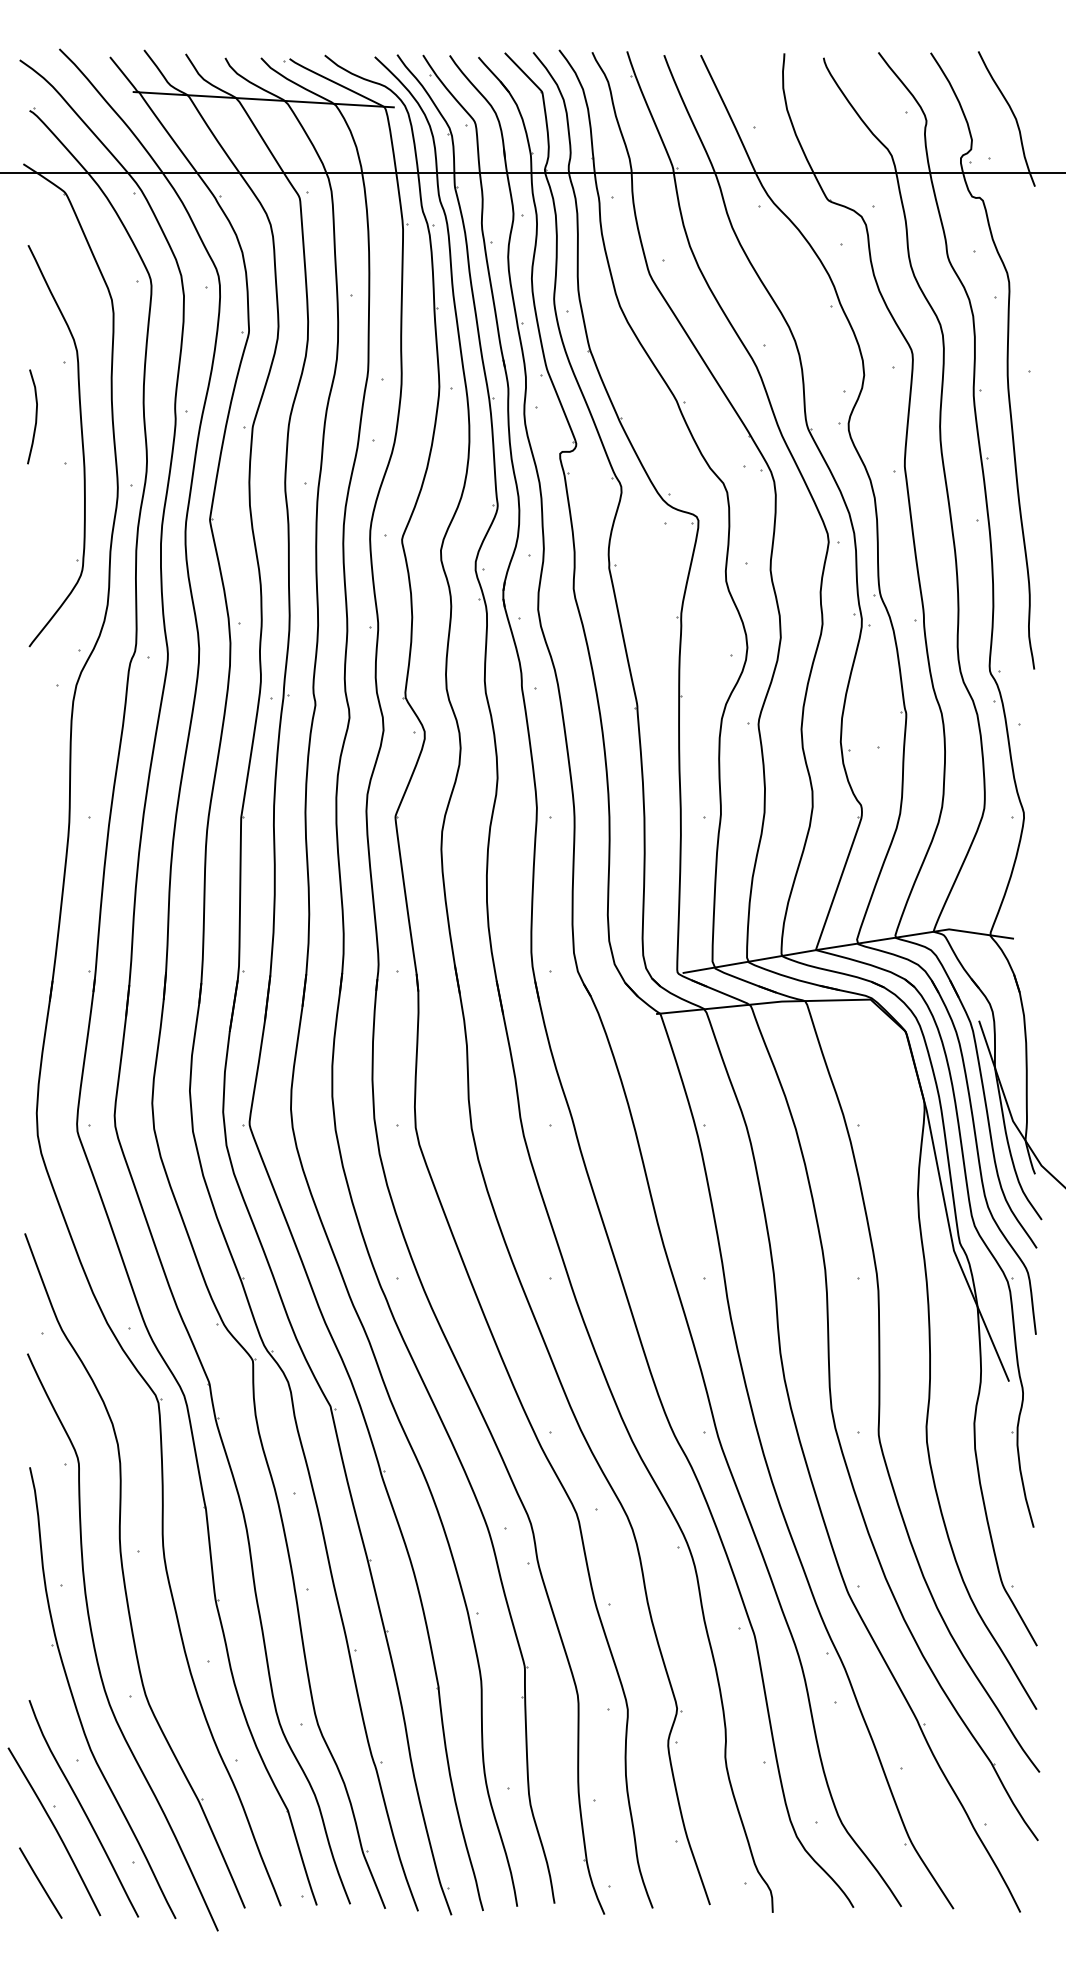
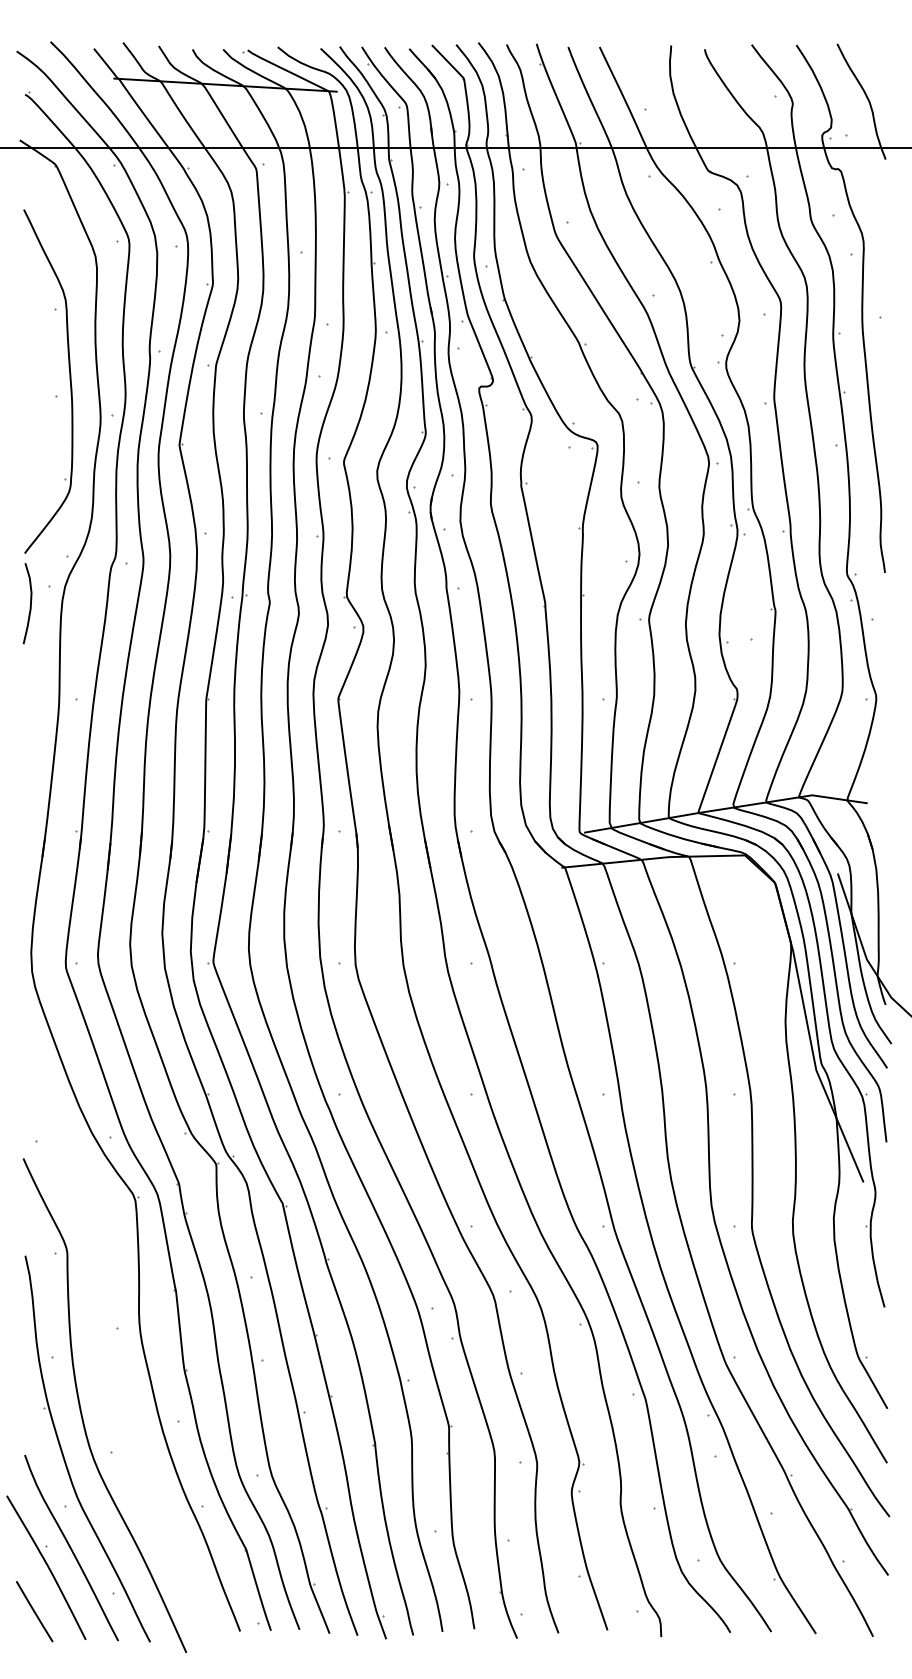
curve: (35, 416) -> (30, 603), moved
part: (124, 1574) -> (106, 1347), removed

